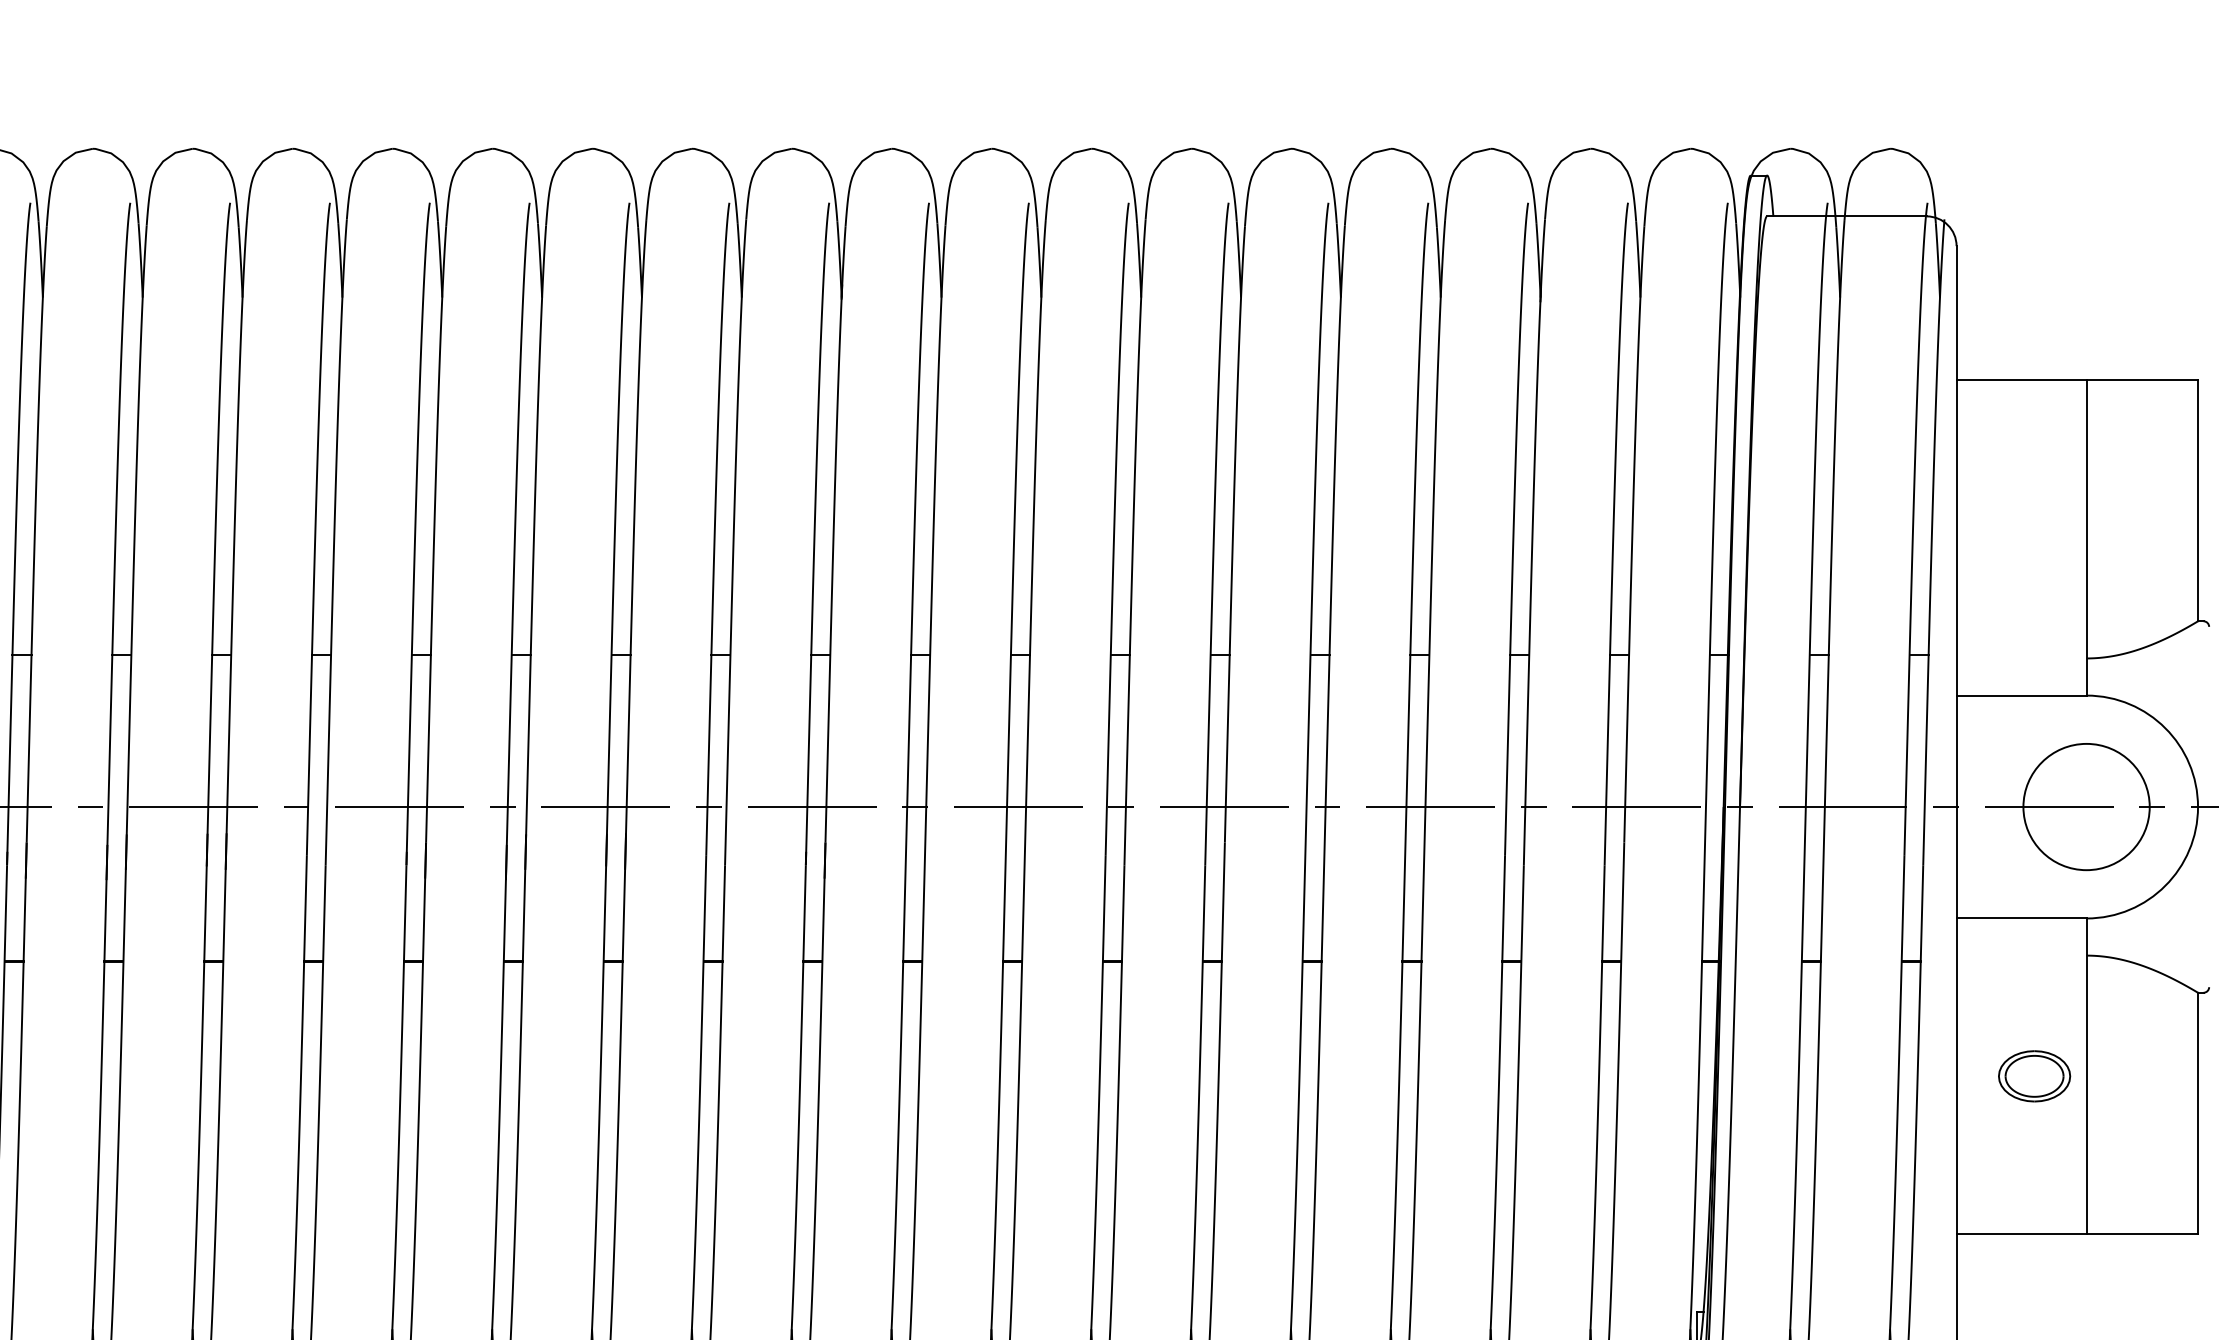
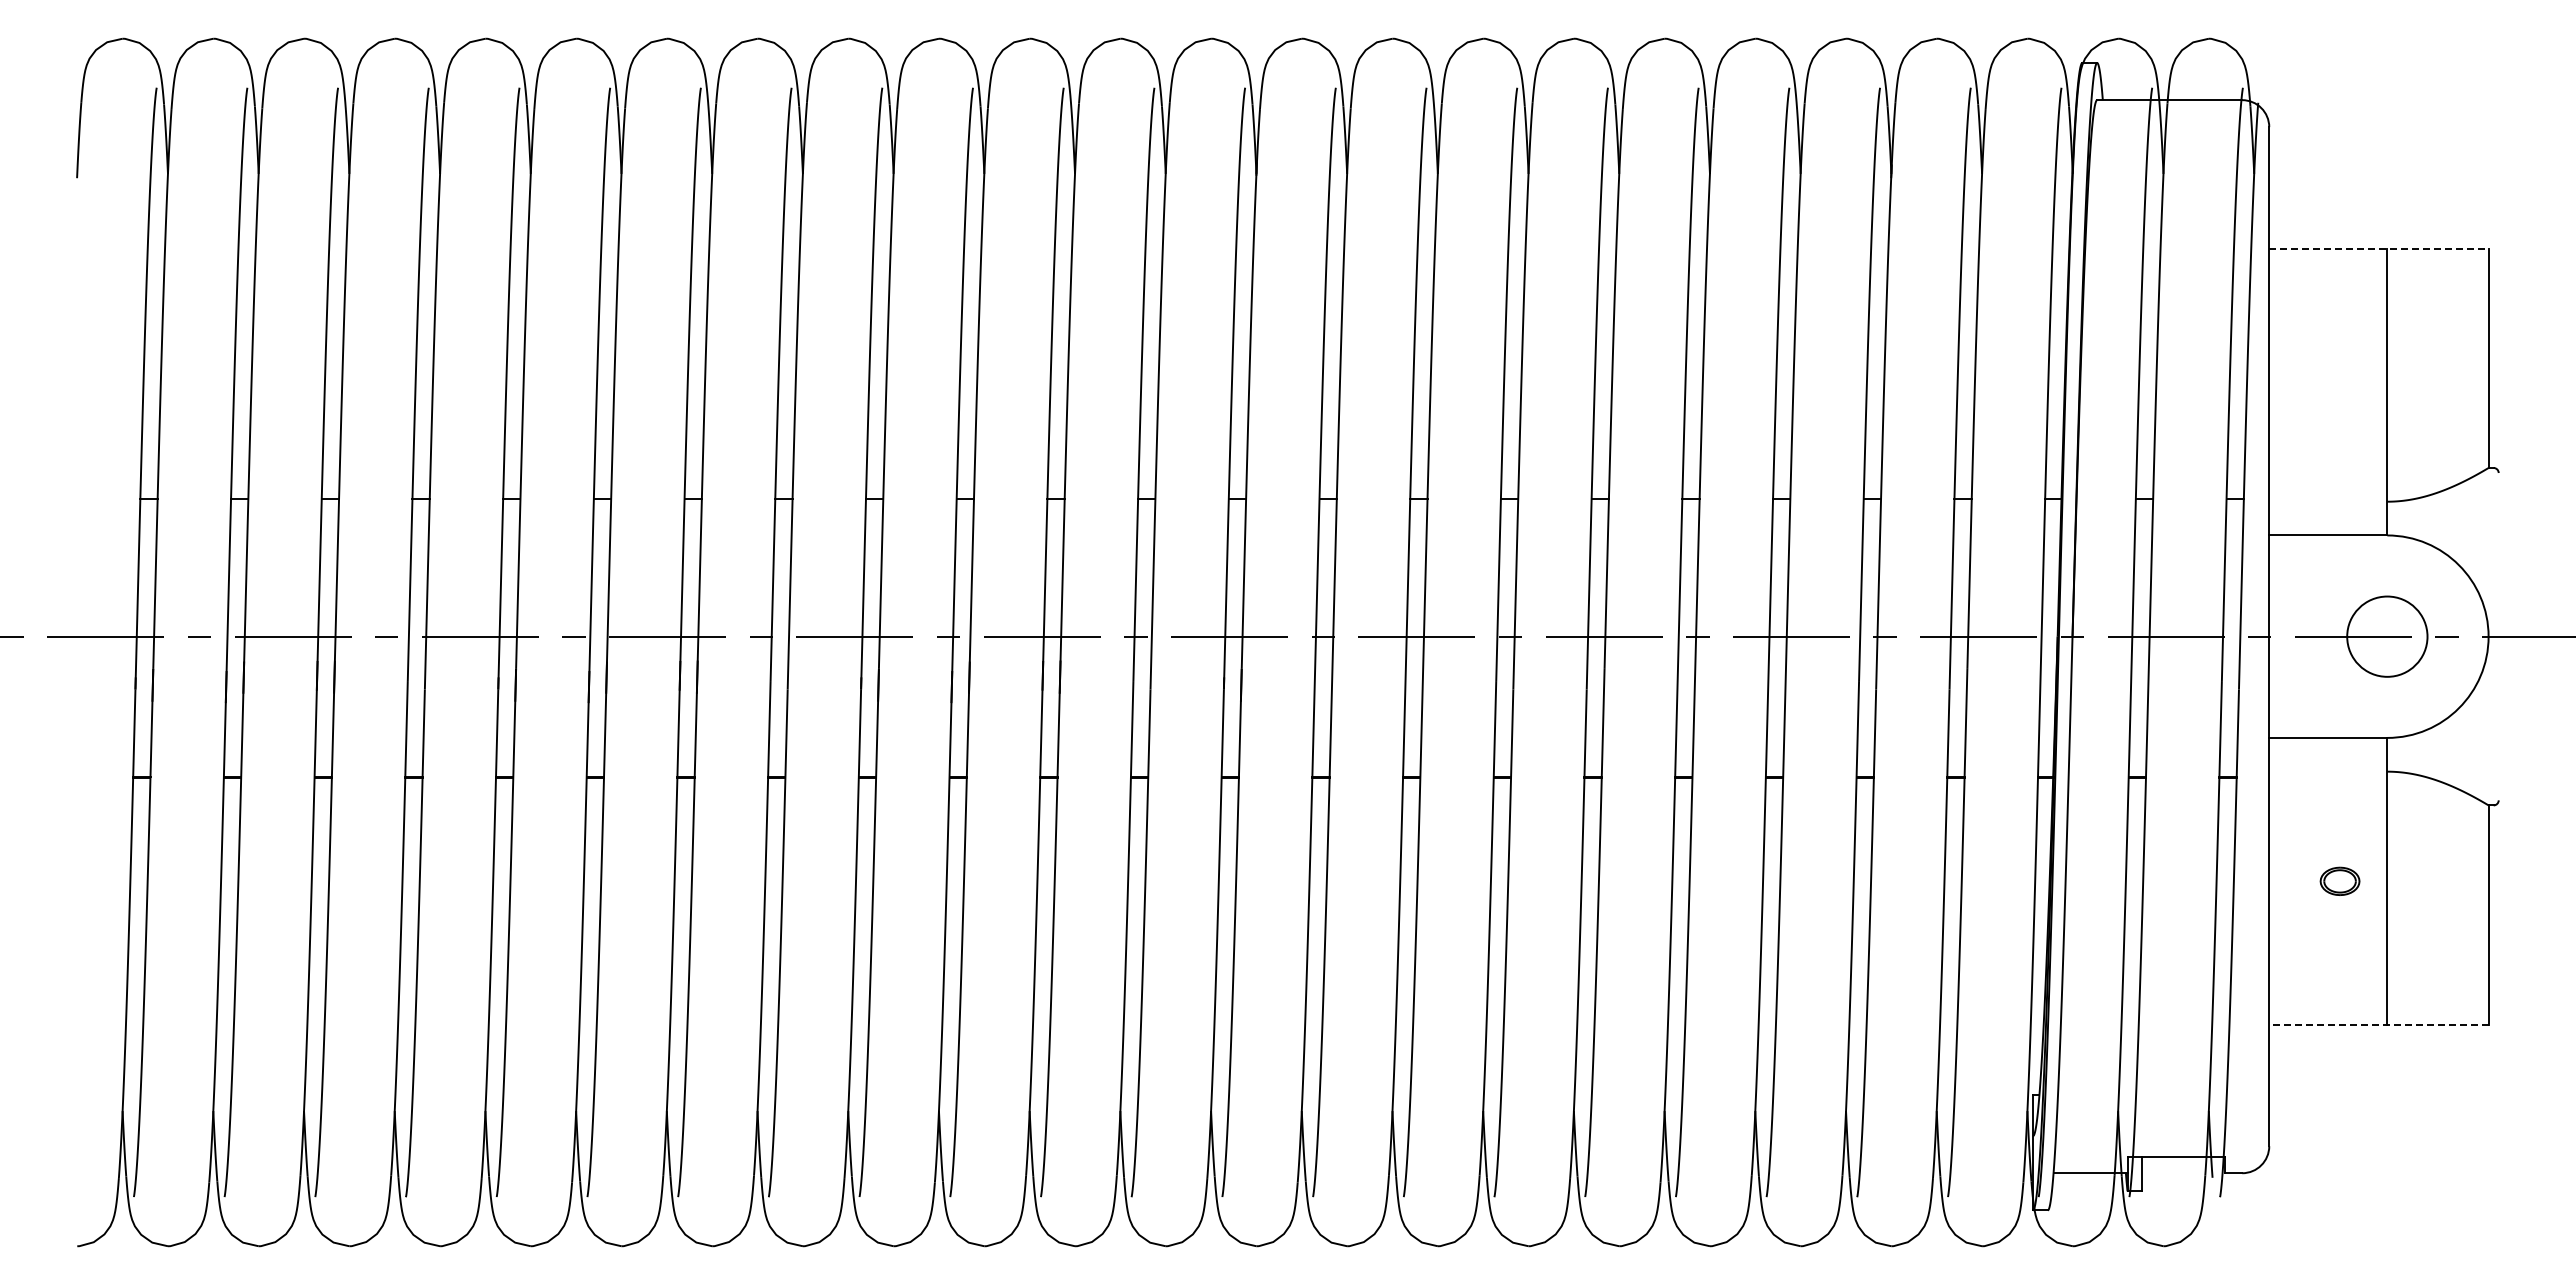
line: (2076, 379) -> (2378, 248), solid -> dashed
circle: (2085, 806) -> (2386, 636), size x0.7
part: (2033, 1076) -> (2339, 881), size x0.6
line: (2076, 1233) -> (2378, 1024), solid -> dashed

